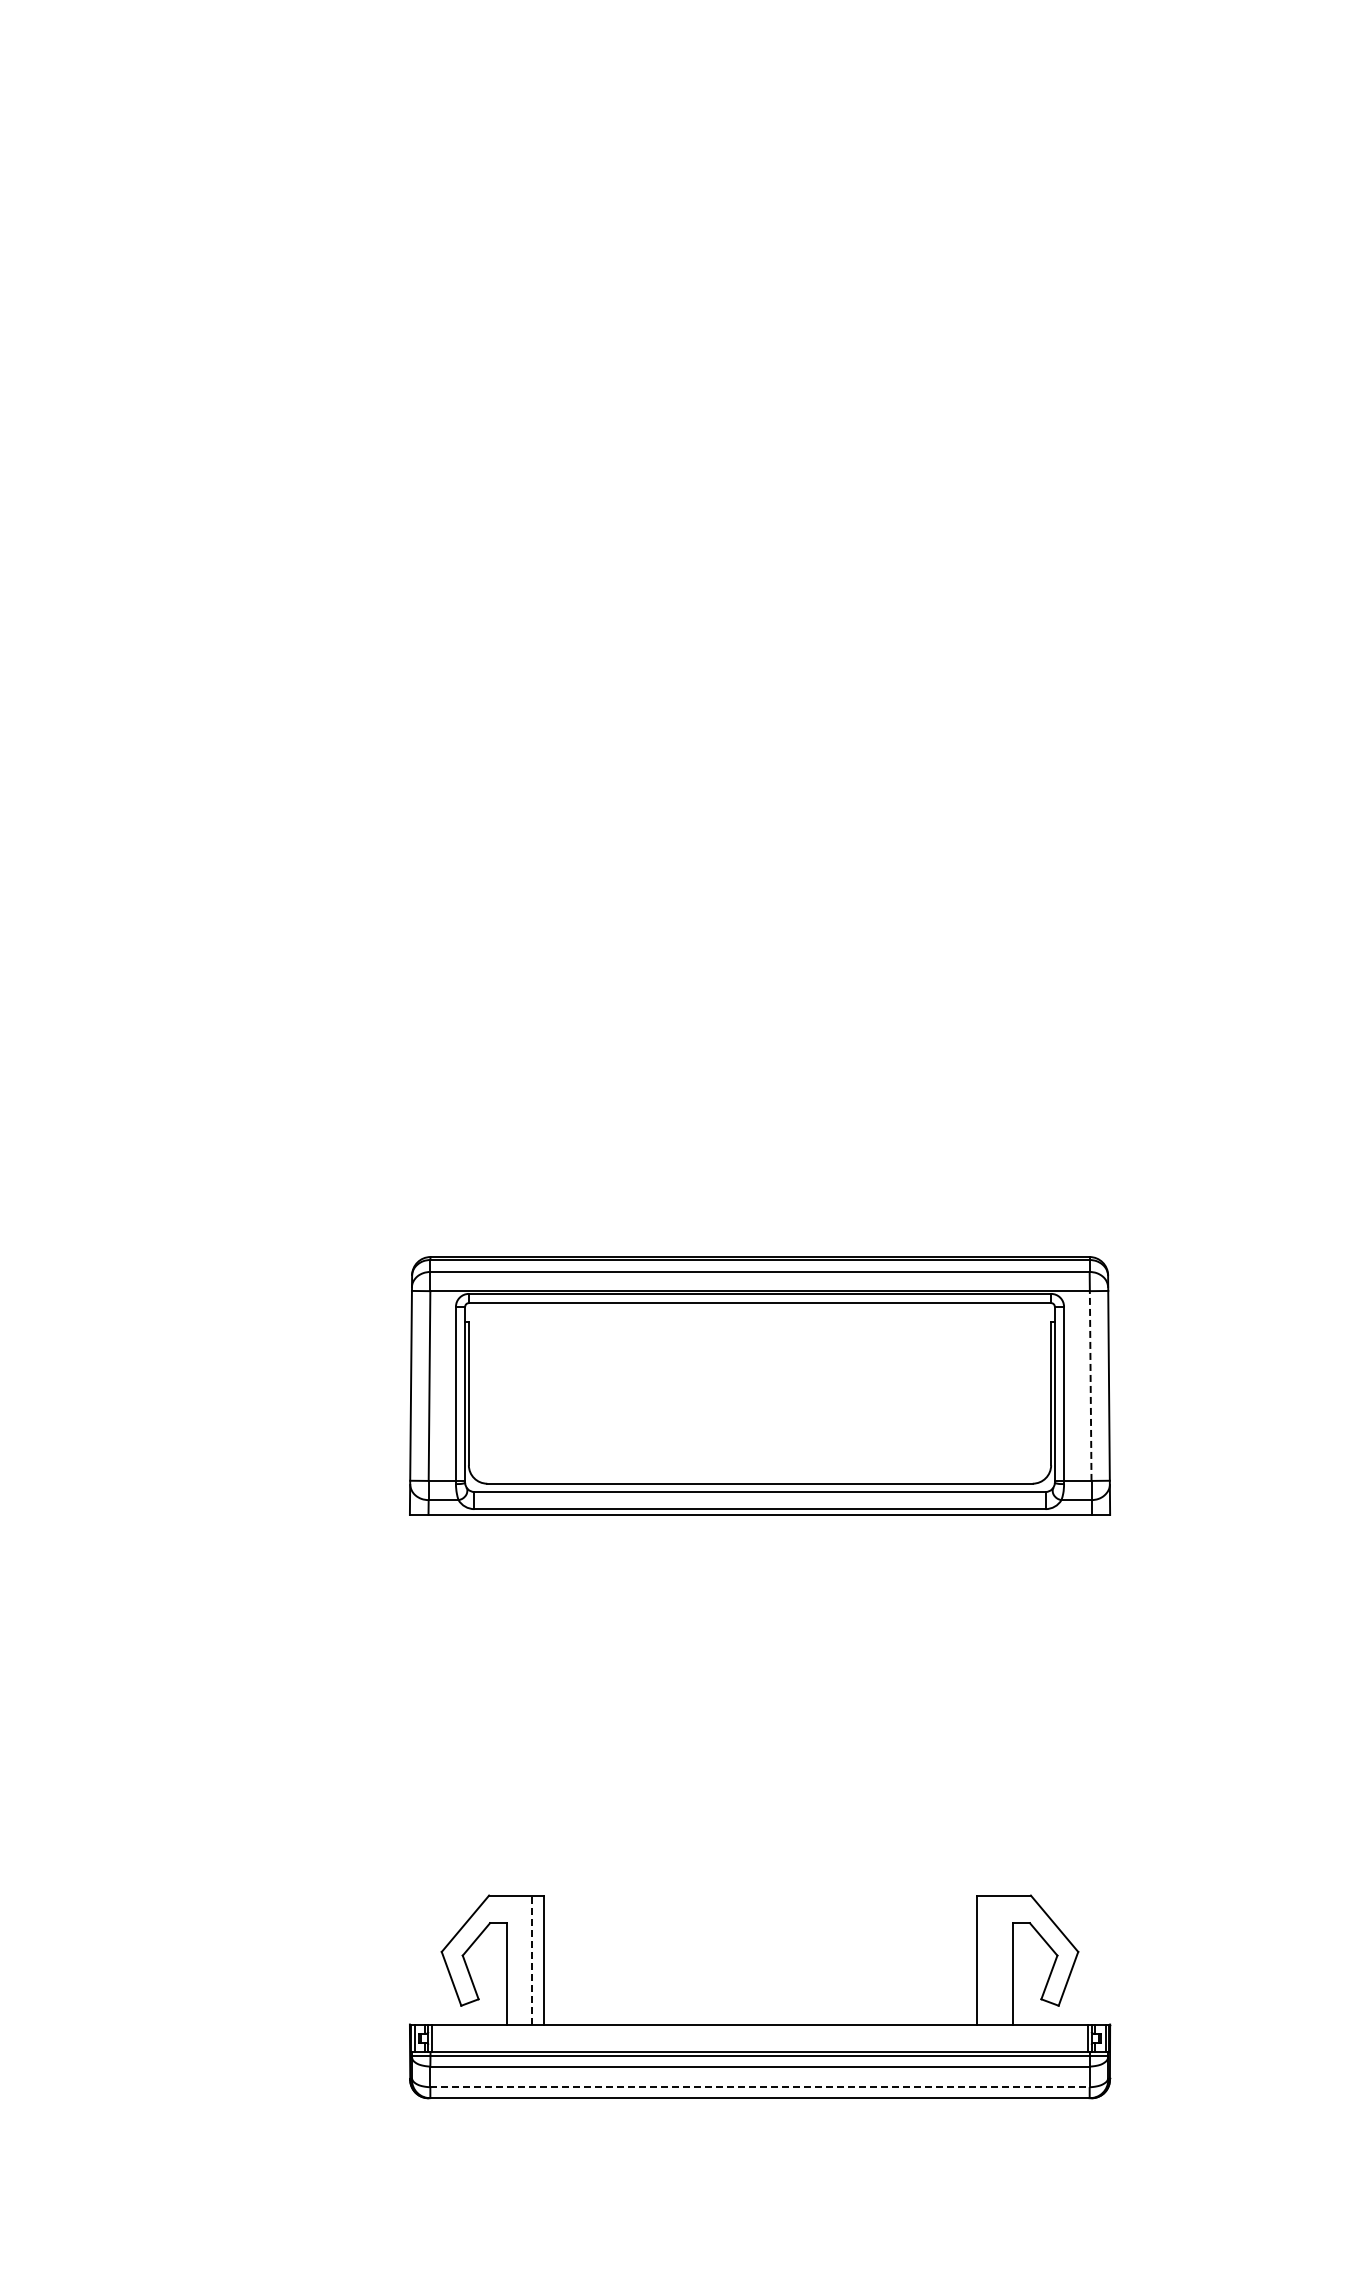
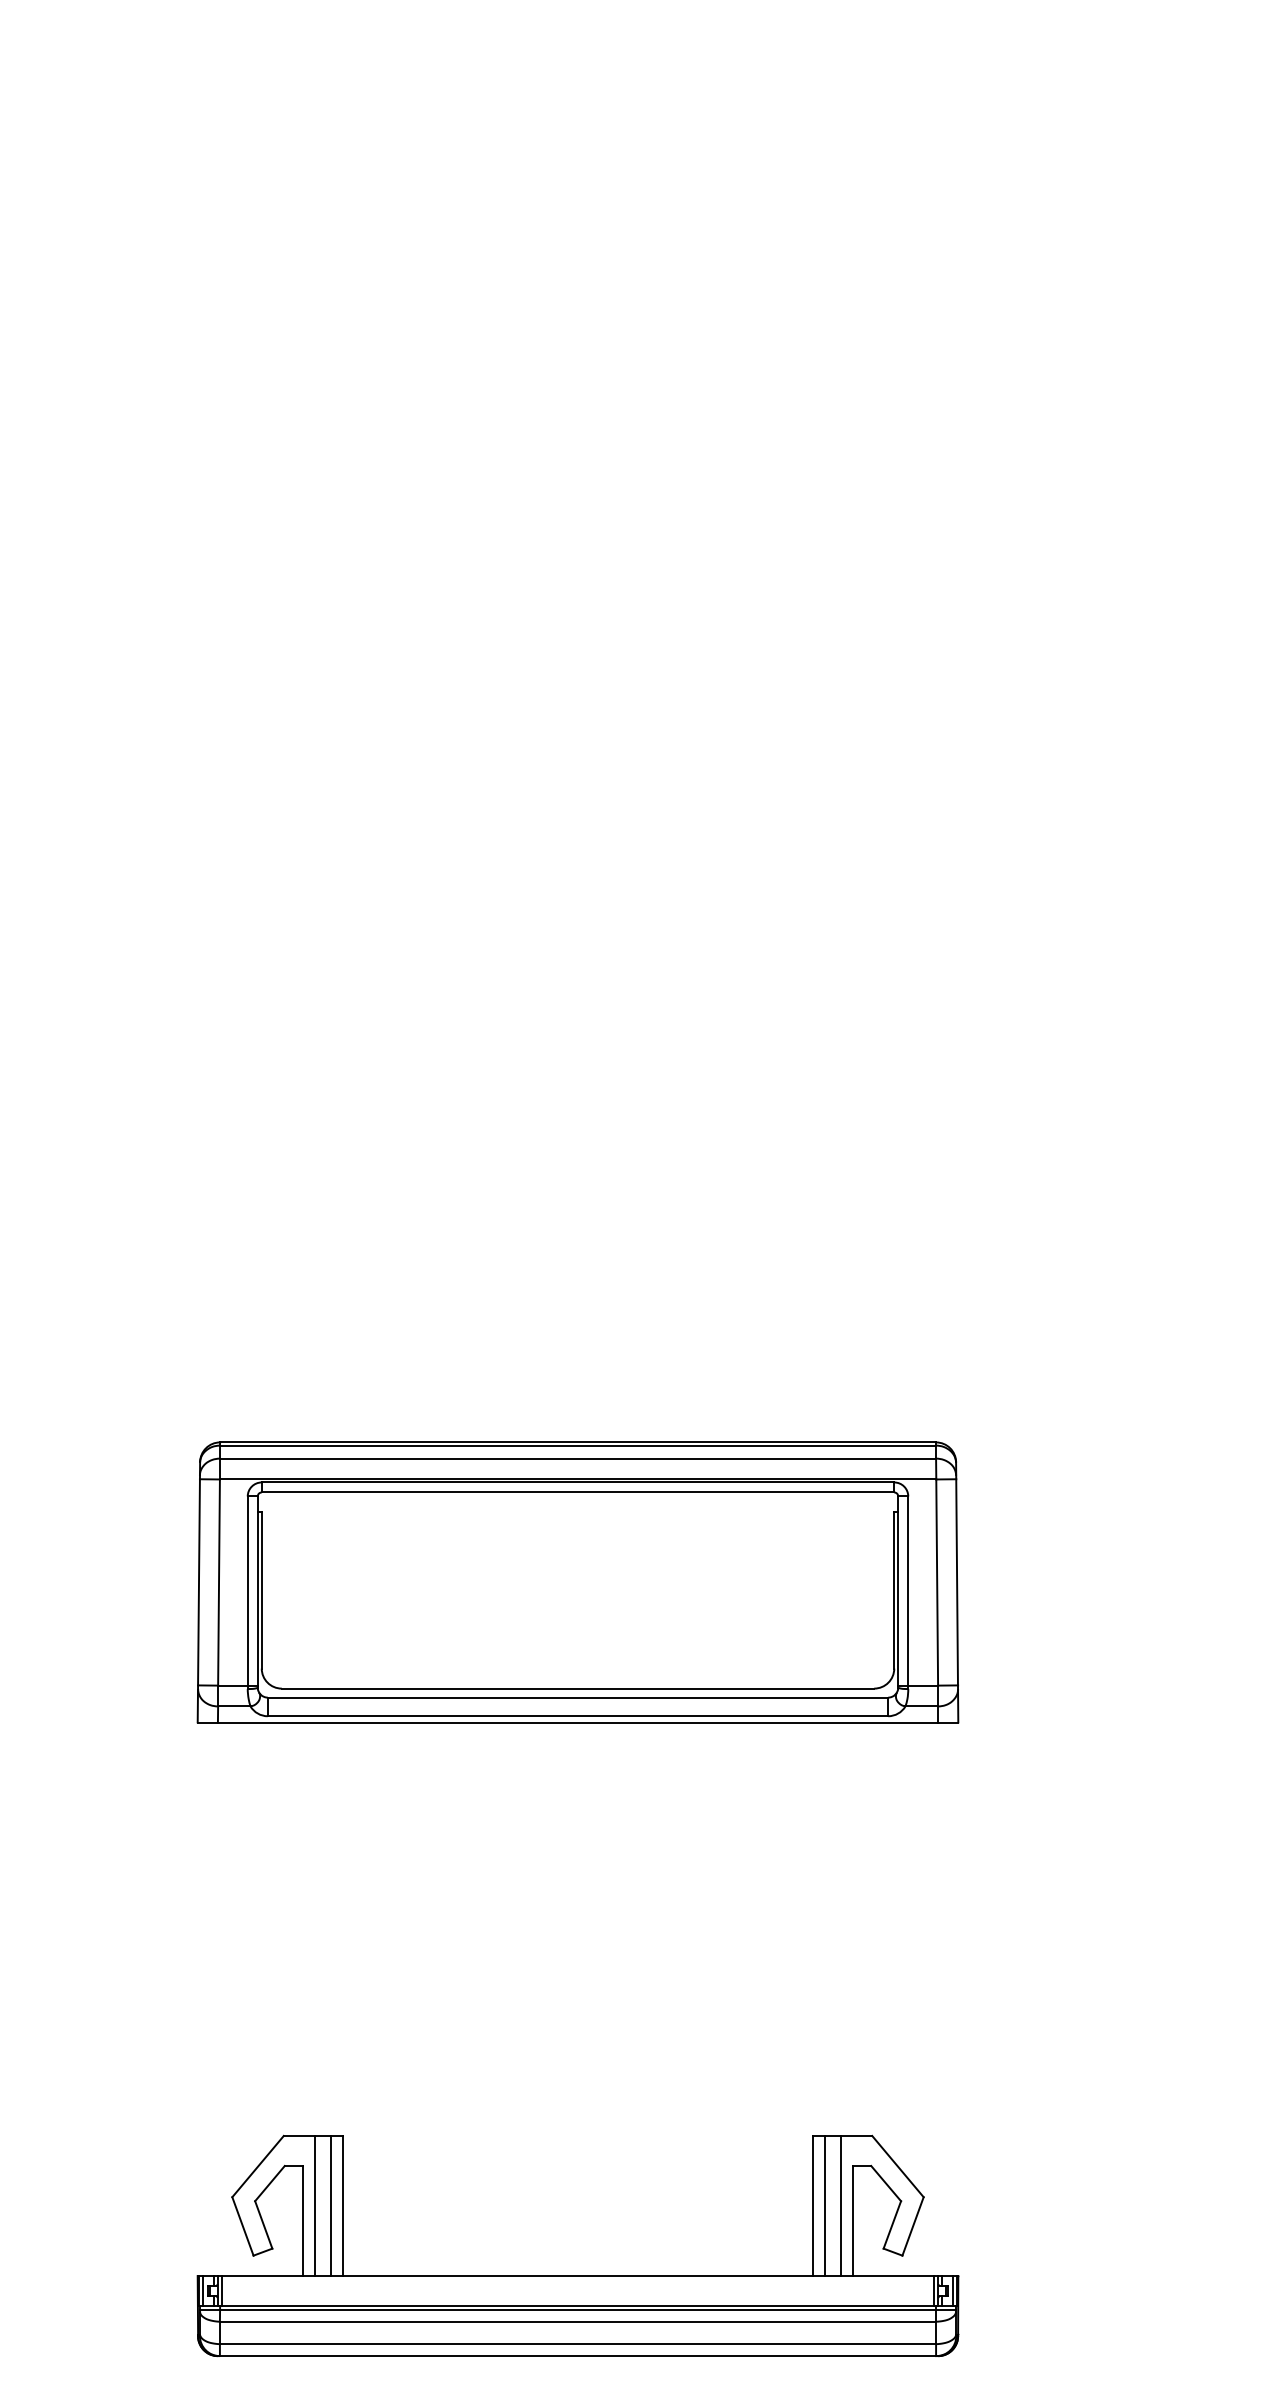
line: (1090, 1386) -> (936, 1583), dashed -> solid
line: (517, 1959) -> (314, 2205), added
line: (532, 1959) -> (330, 2205), dashed -> solid
line: (987, 1959) -> (825, 2205), added
line: (1002, 1959) -> (841, 2205), added
line: (760, 2087) -> (578, 2344), dashed -> solid

